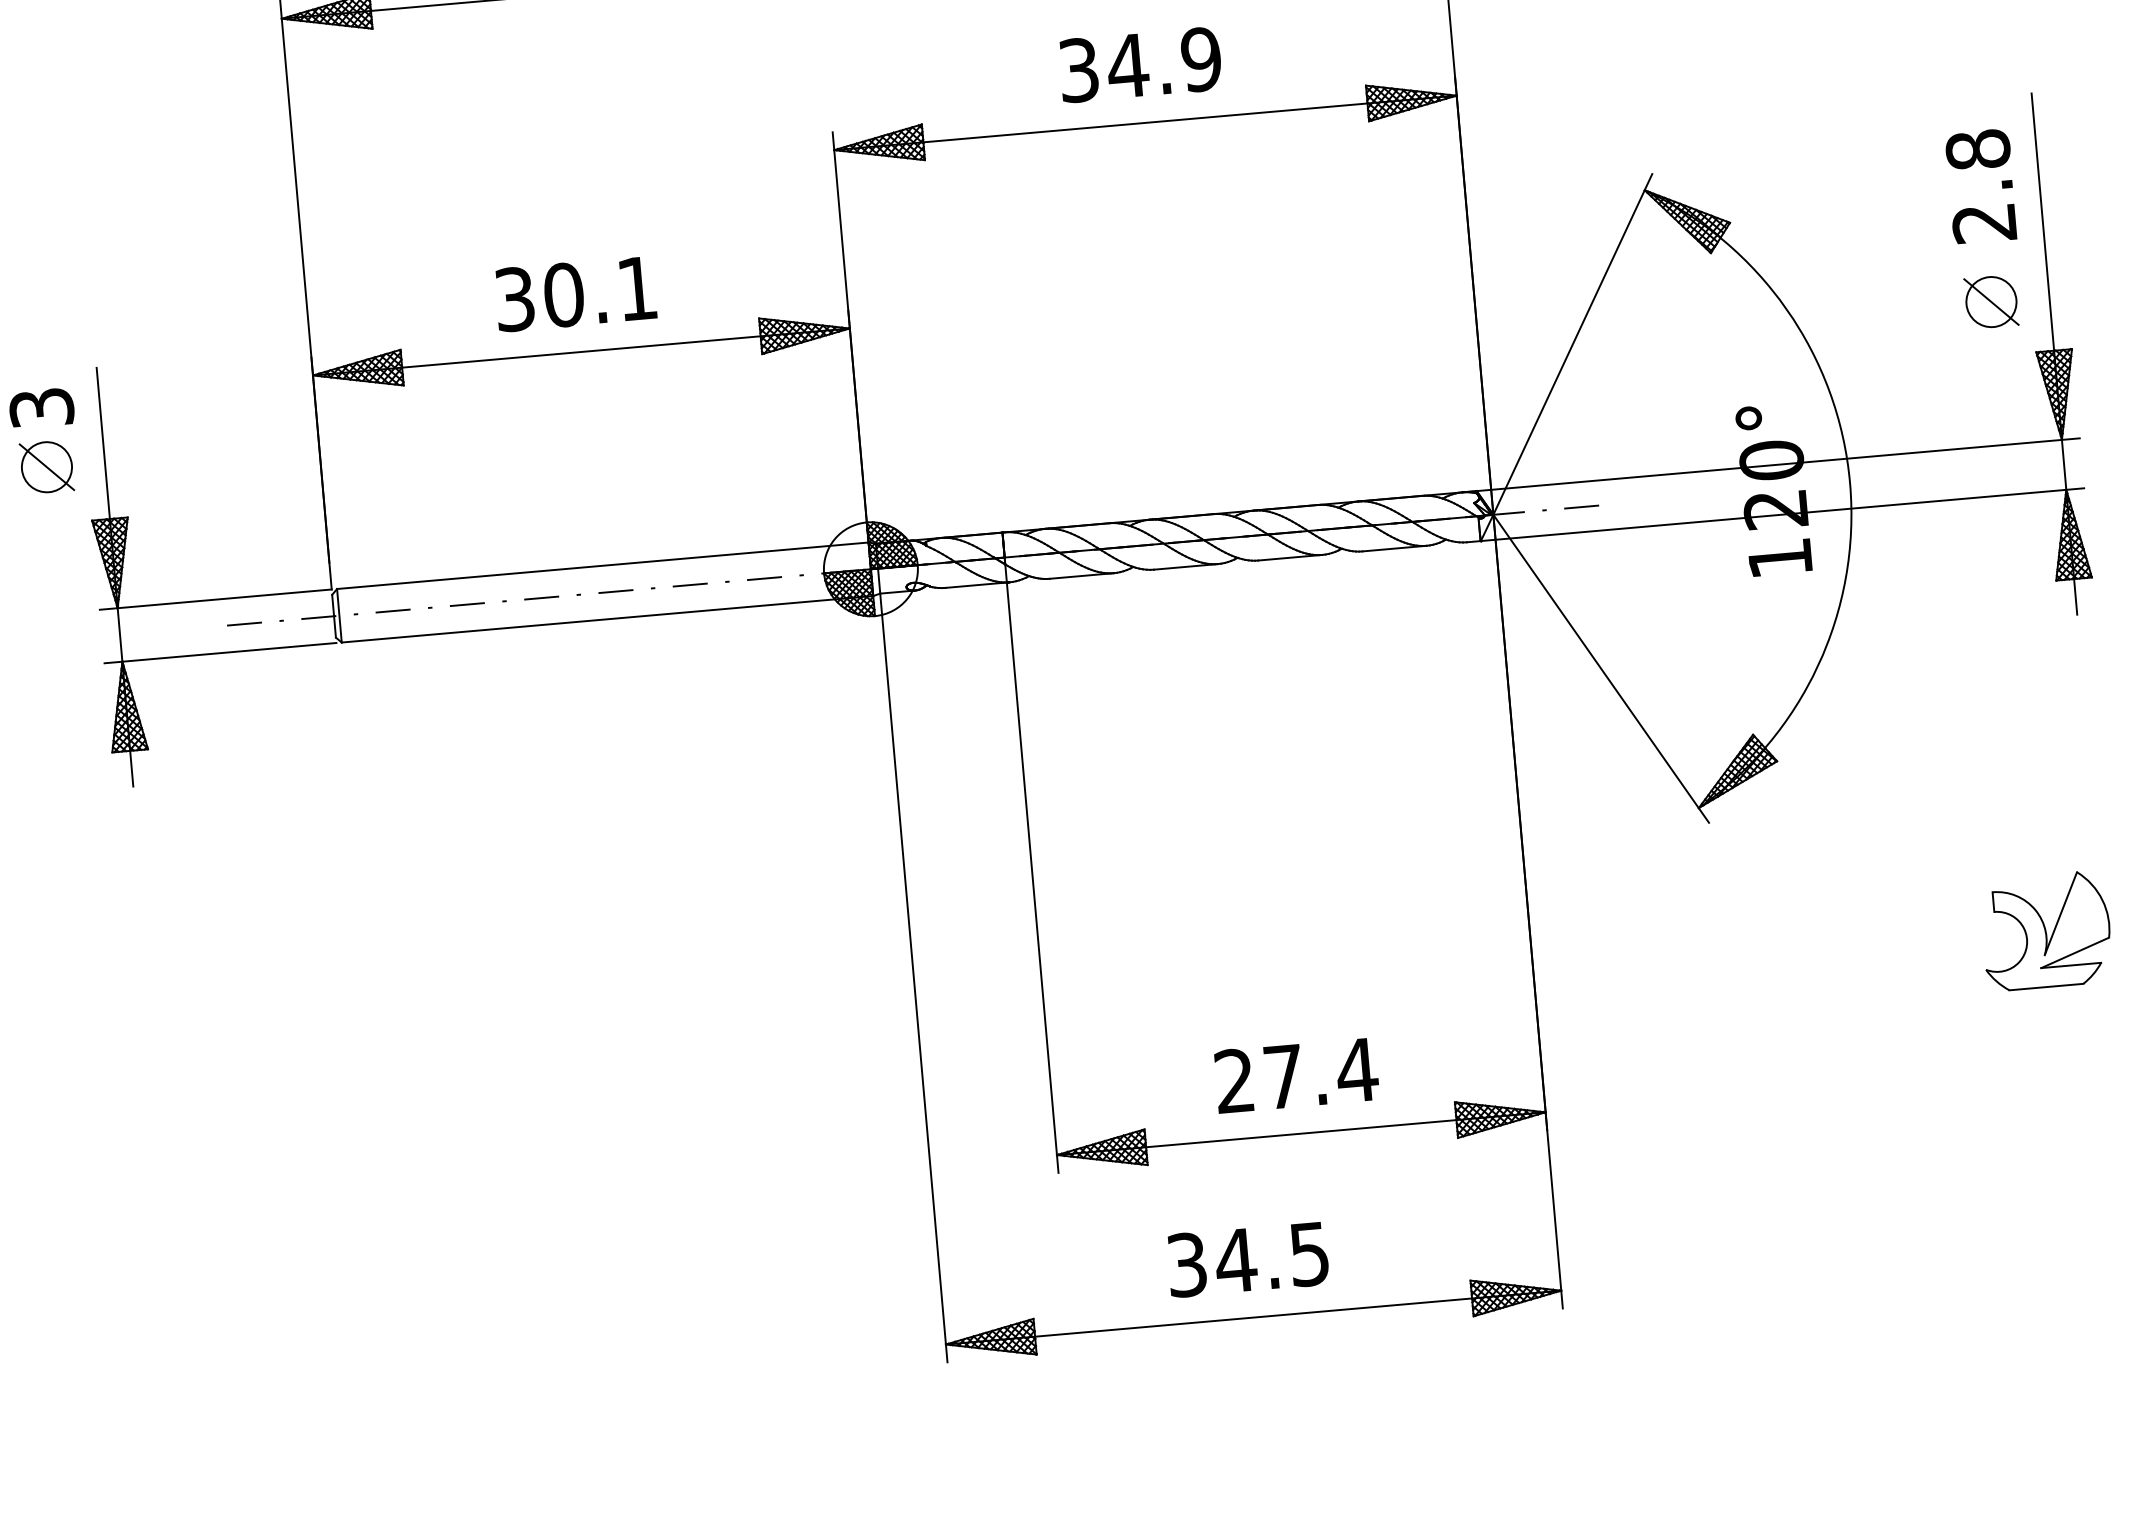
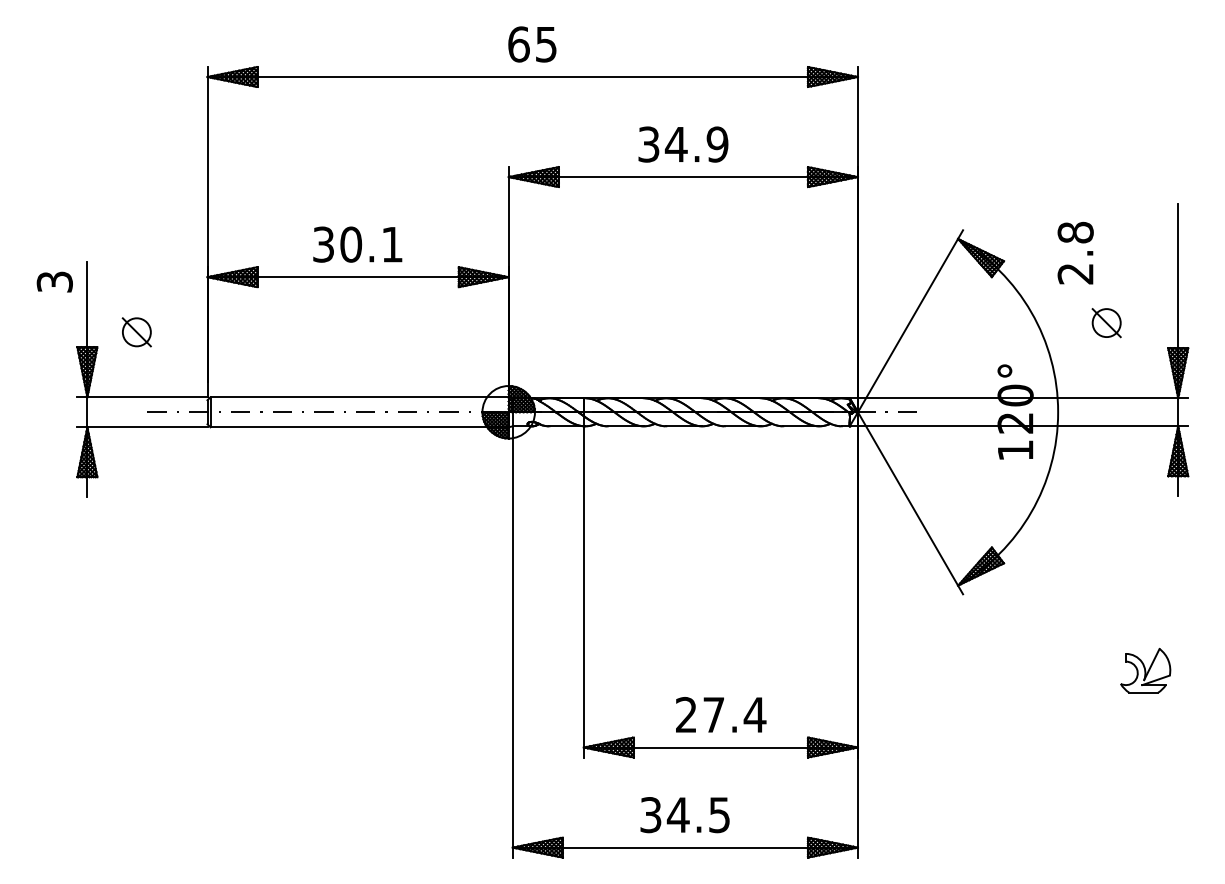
text: (1981, 187) -> (1075, 253), moved
part: (1991, 302) -> (1106, 323), moved
part: (46, 467) -> (136, 332), moved
part: (2046, 930) -> (1145, 670), size x0.7

